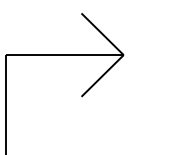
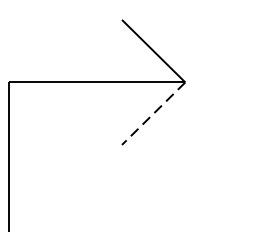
line: (102, 75) -> (153, 113), solid -> dashed

